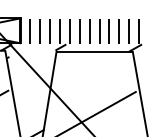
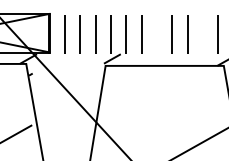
line: (89, 31) -> (156, 34), removed
line: (118, 31) -> (201, 34), removed

